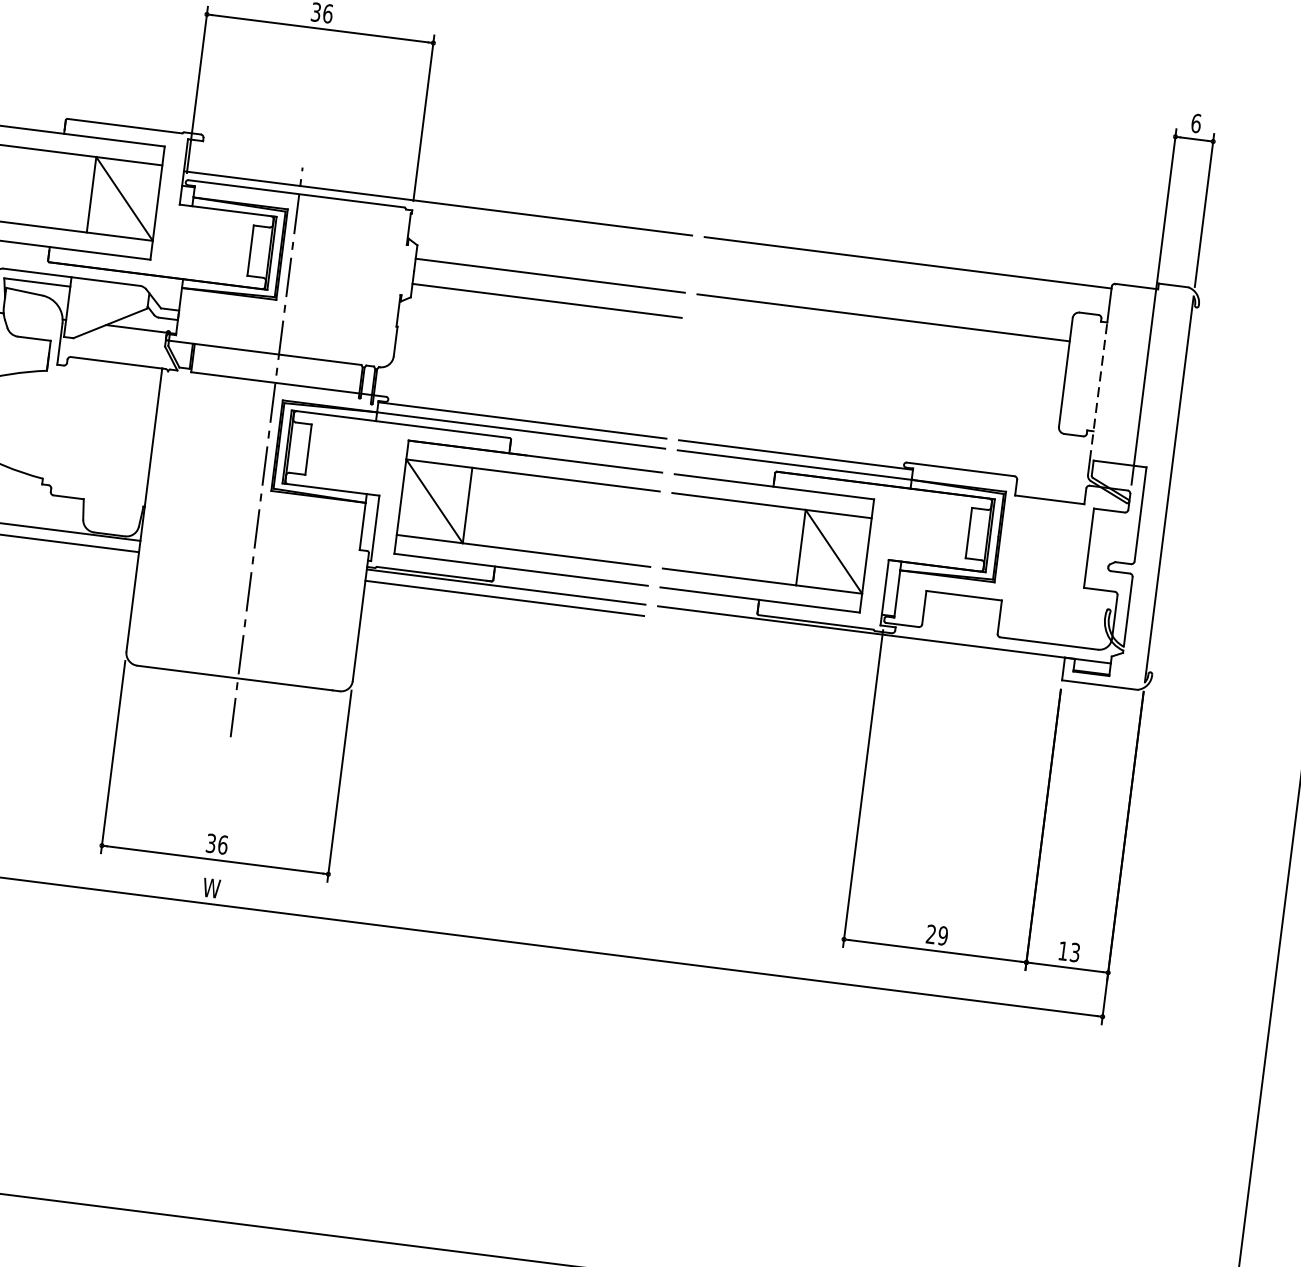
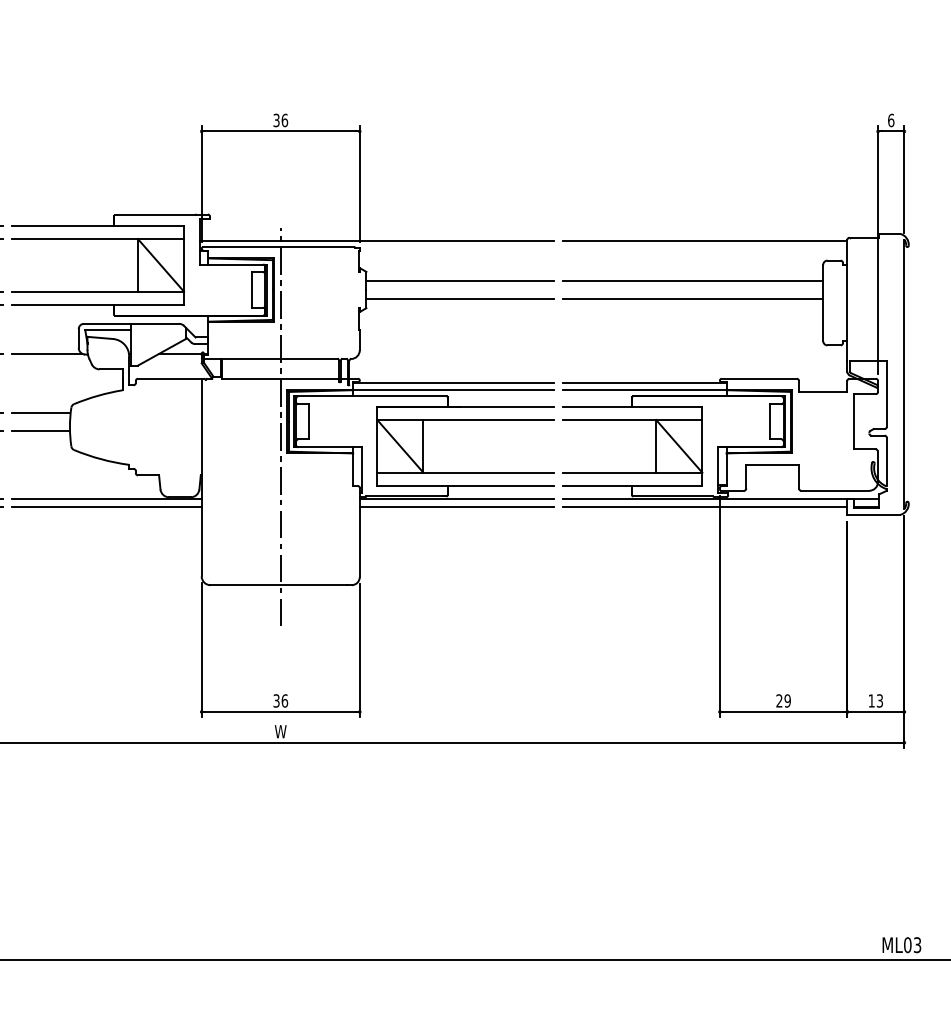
line: (880, 342) -> (693, 298), added
line: (1098, 390) -> (847, 312), dashed -> solid
line: (860, 644) -> (705, 507), added

